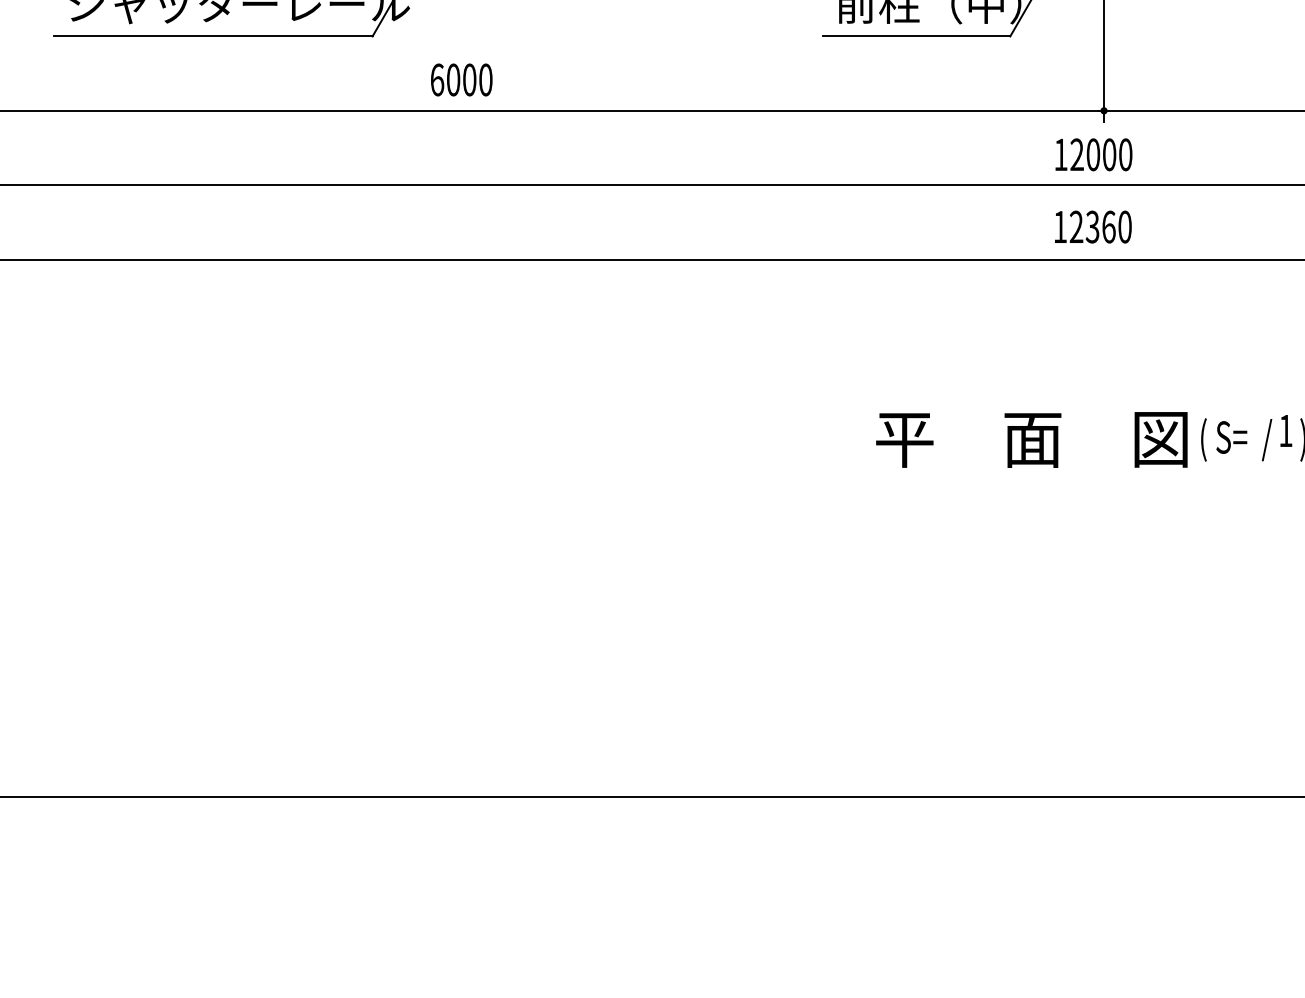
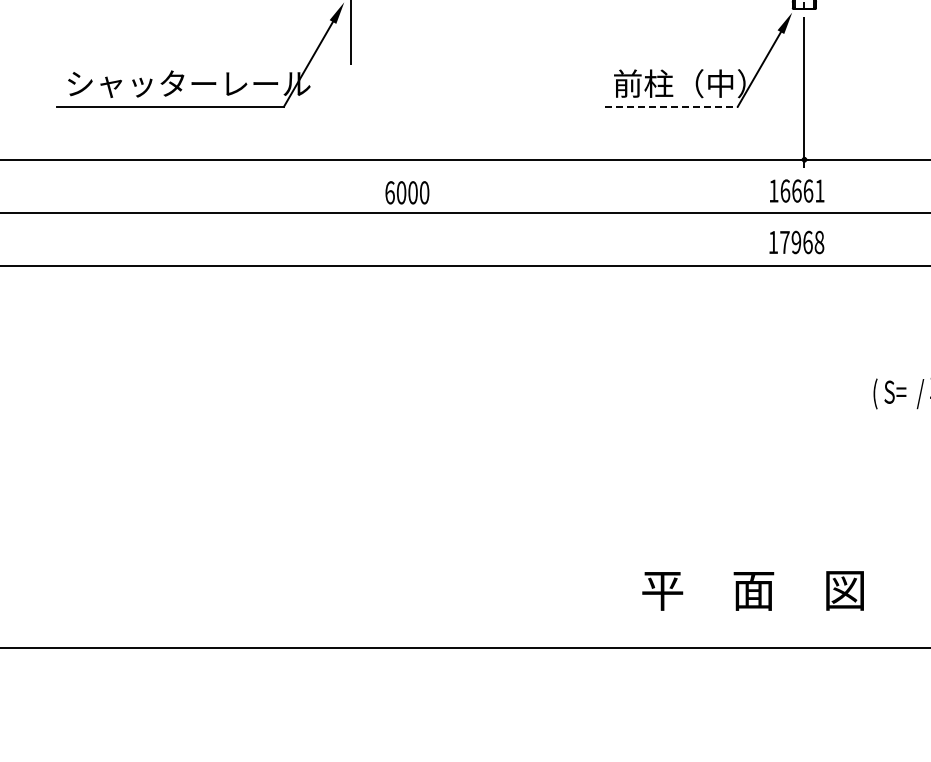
line: (917, 35) -> (671, 106), solid -> dashed
text: (461, 79) -> (407, 192), moved
text: (1101, 154) -> (802, 190), 12000 -> 16661
text: (1101, 225) -> (802, 241), 12360 -> 17968
text: (1030, 439) -> (752, 590), moved

